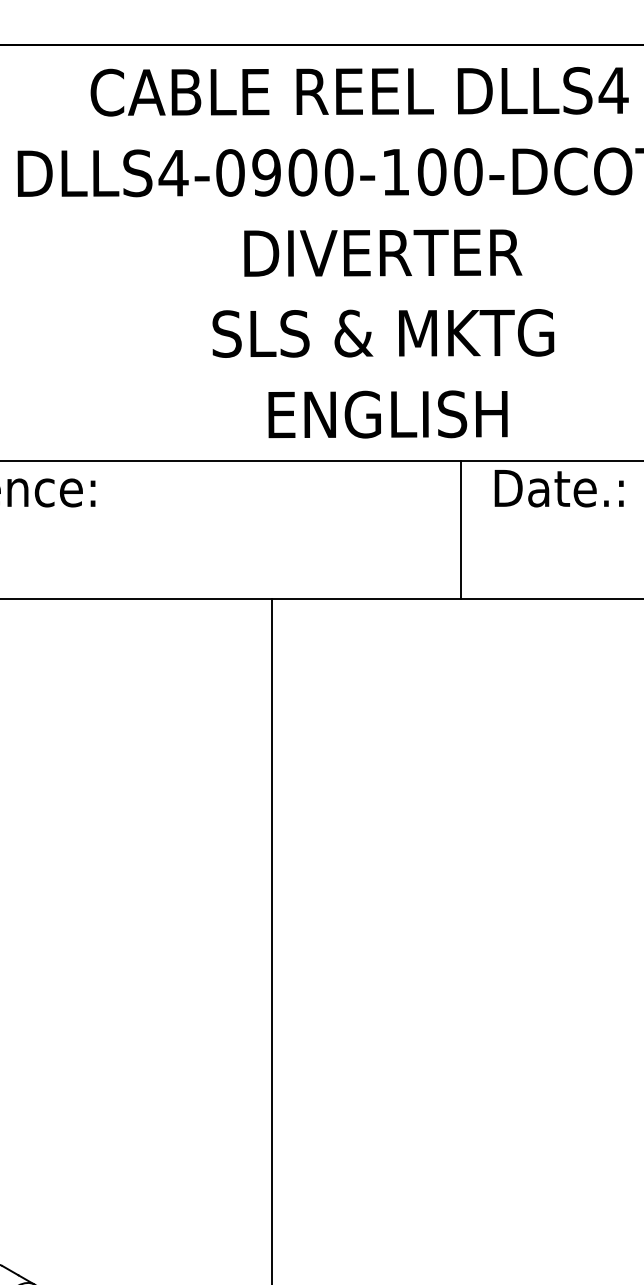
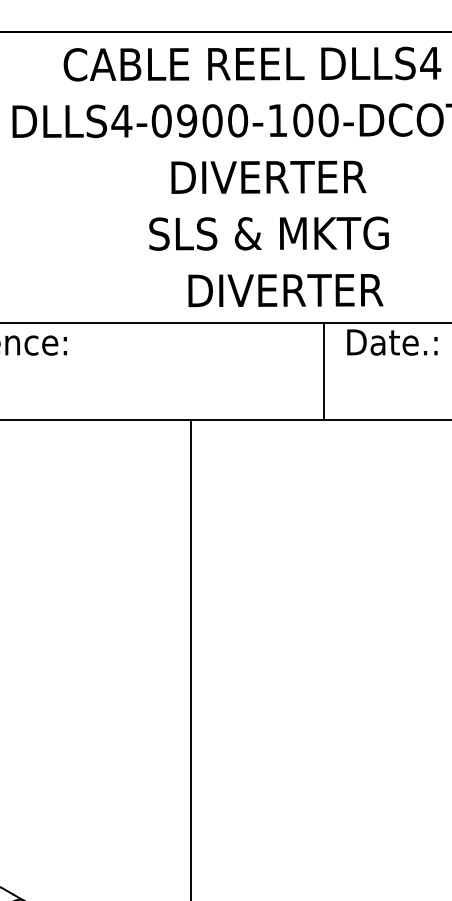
text: (410, 414) -> (288, 290), ENGLISH -> DIVERTER

